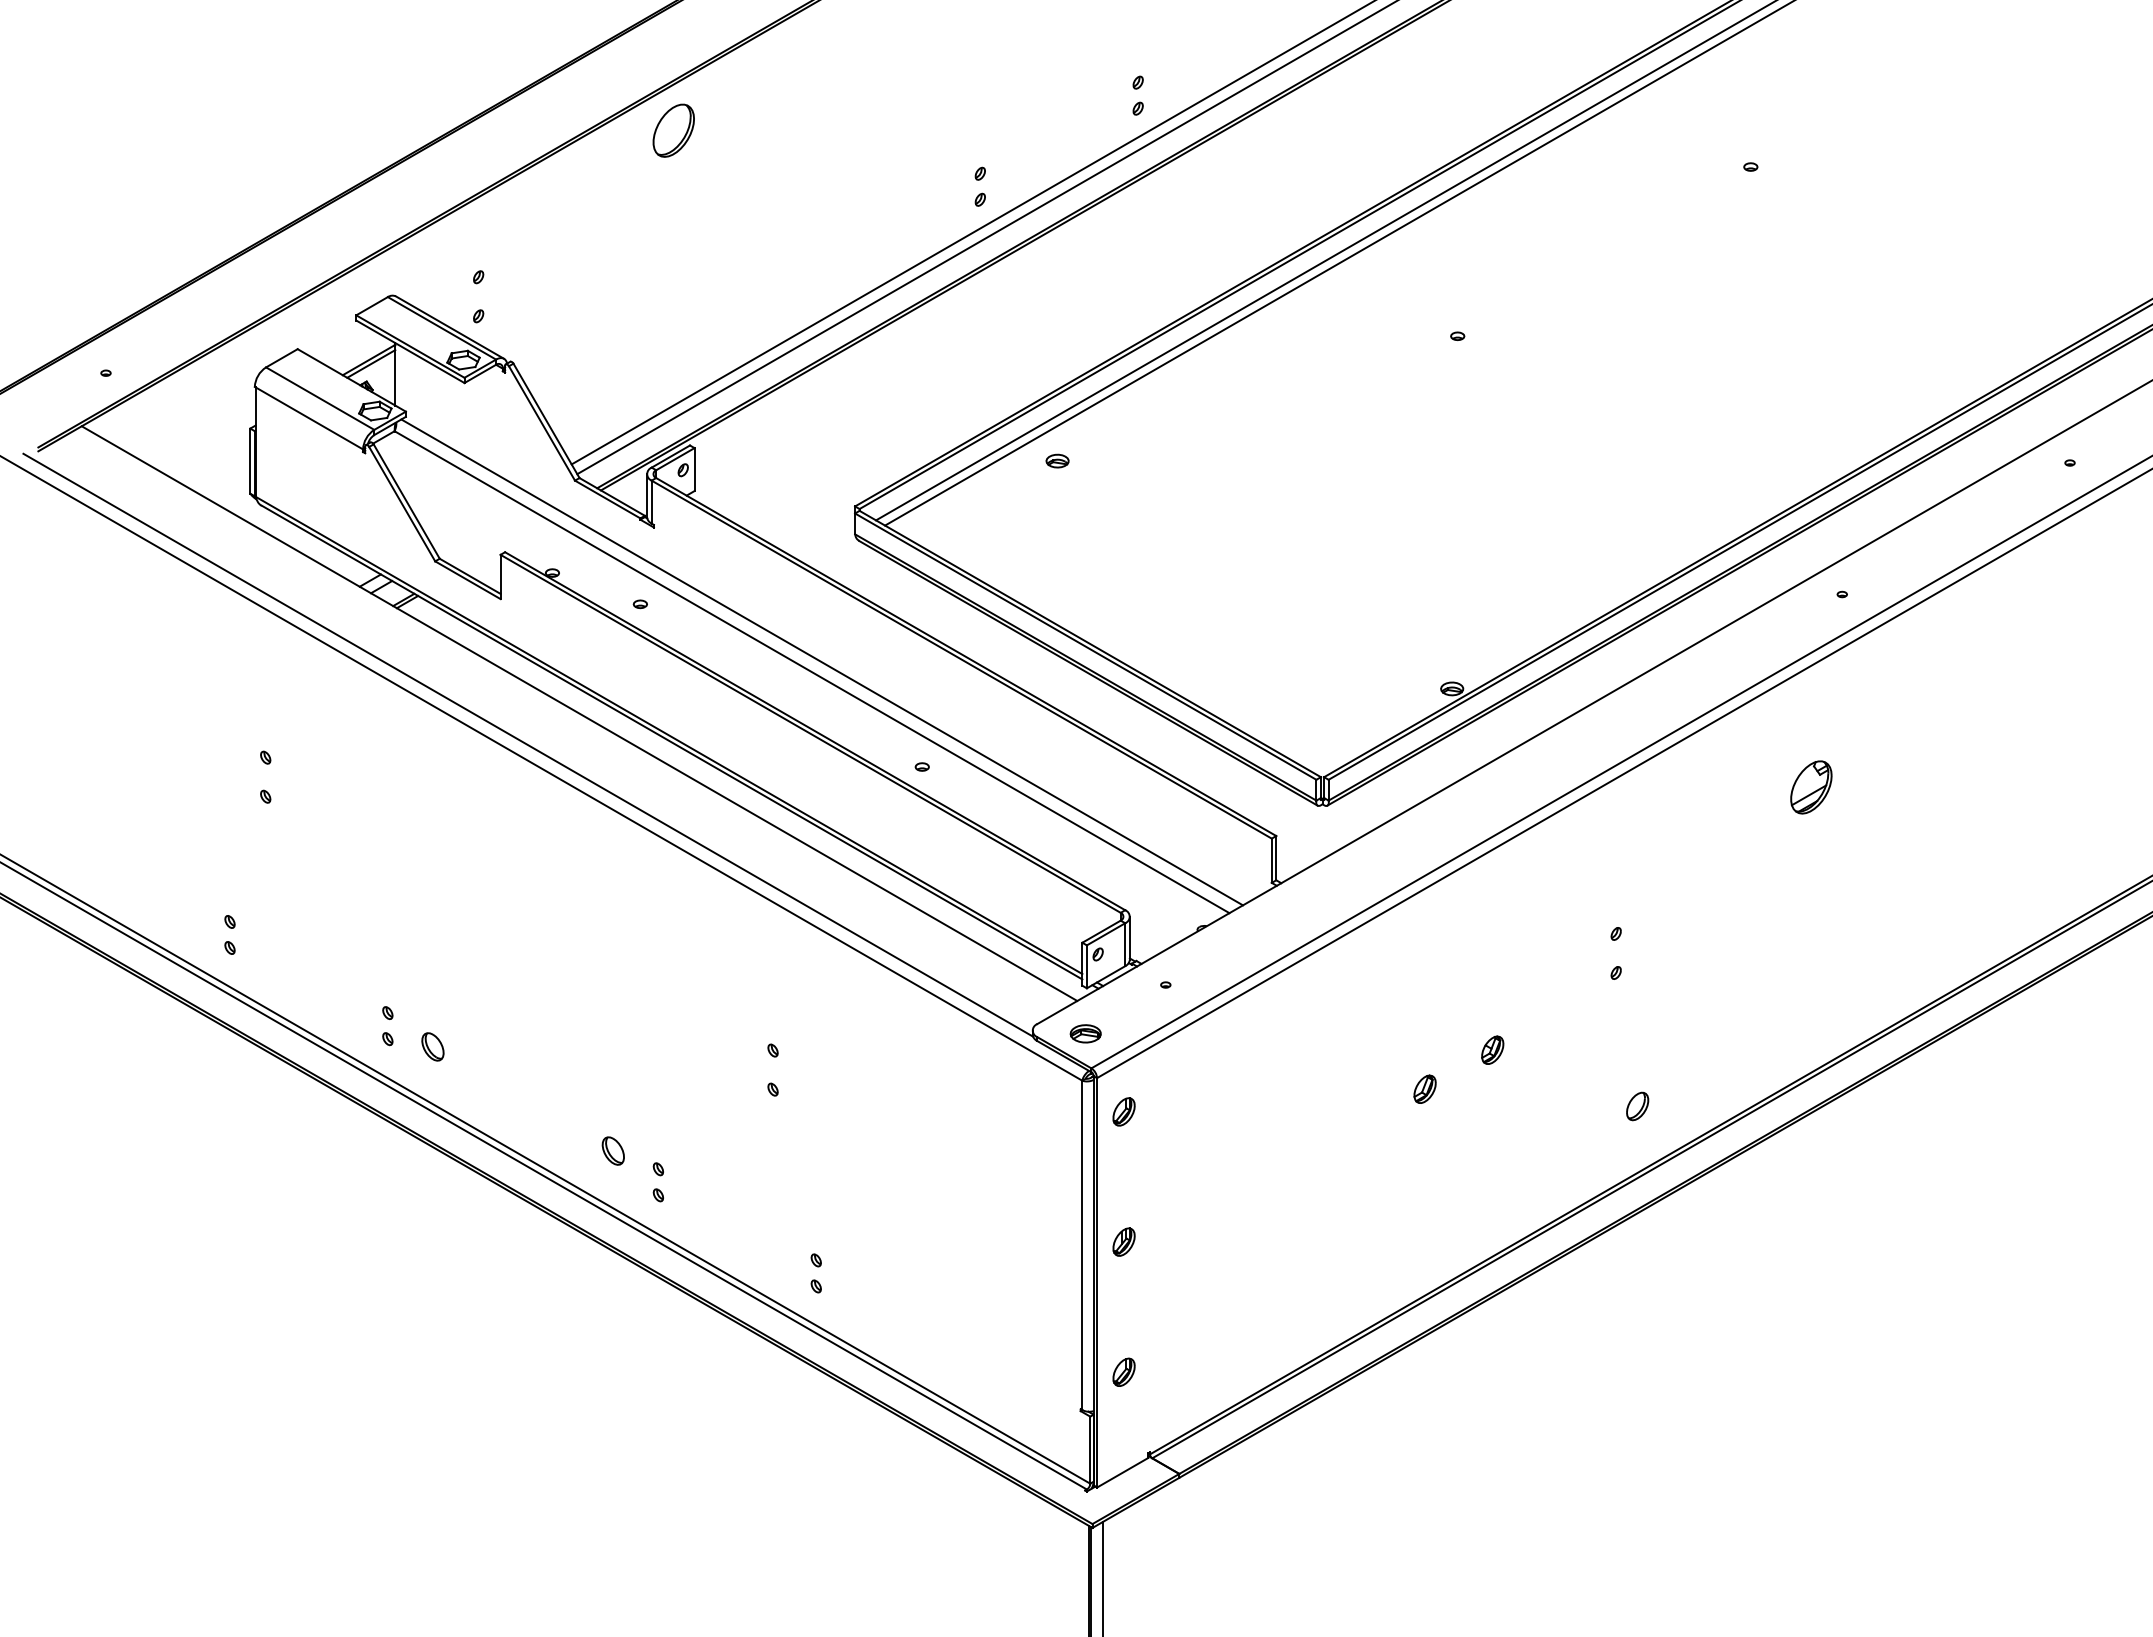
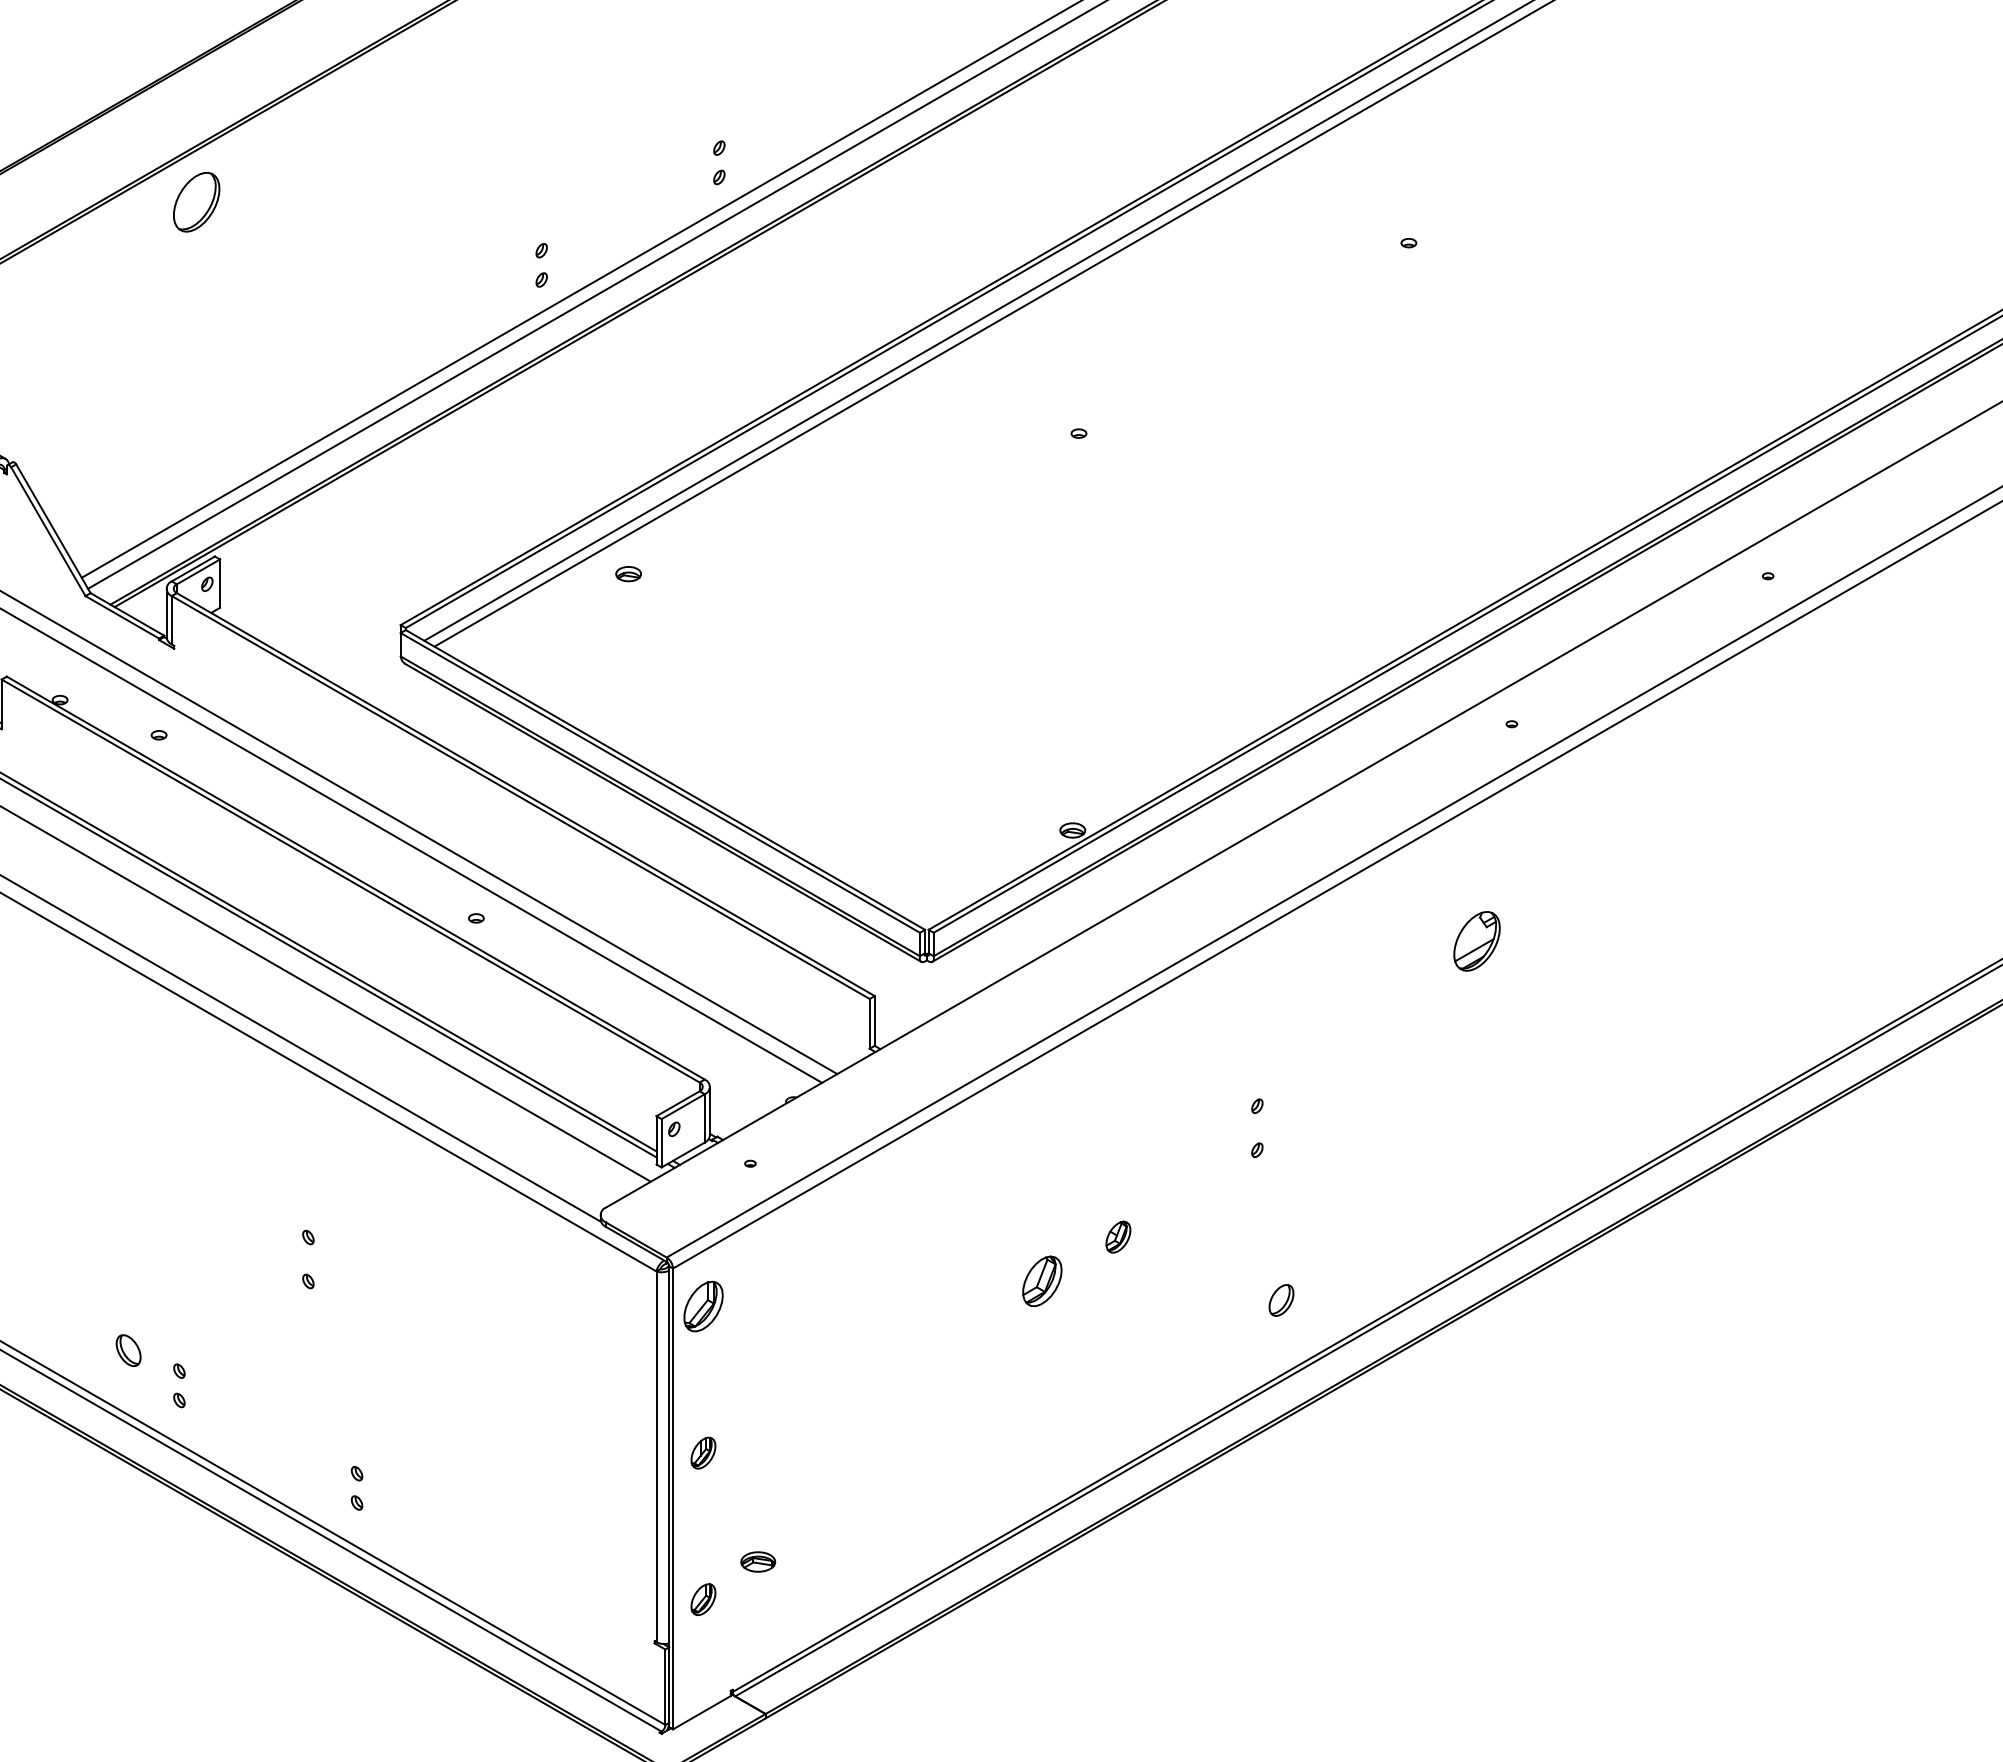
part: (1085, 1033) -> (757, 1561), moved
part: (1424, 1088) -> (1041, 1280), size x1.6
part: (1123, 1111) -> (702, 1306), size x1.6

